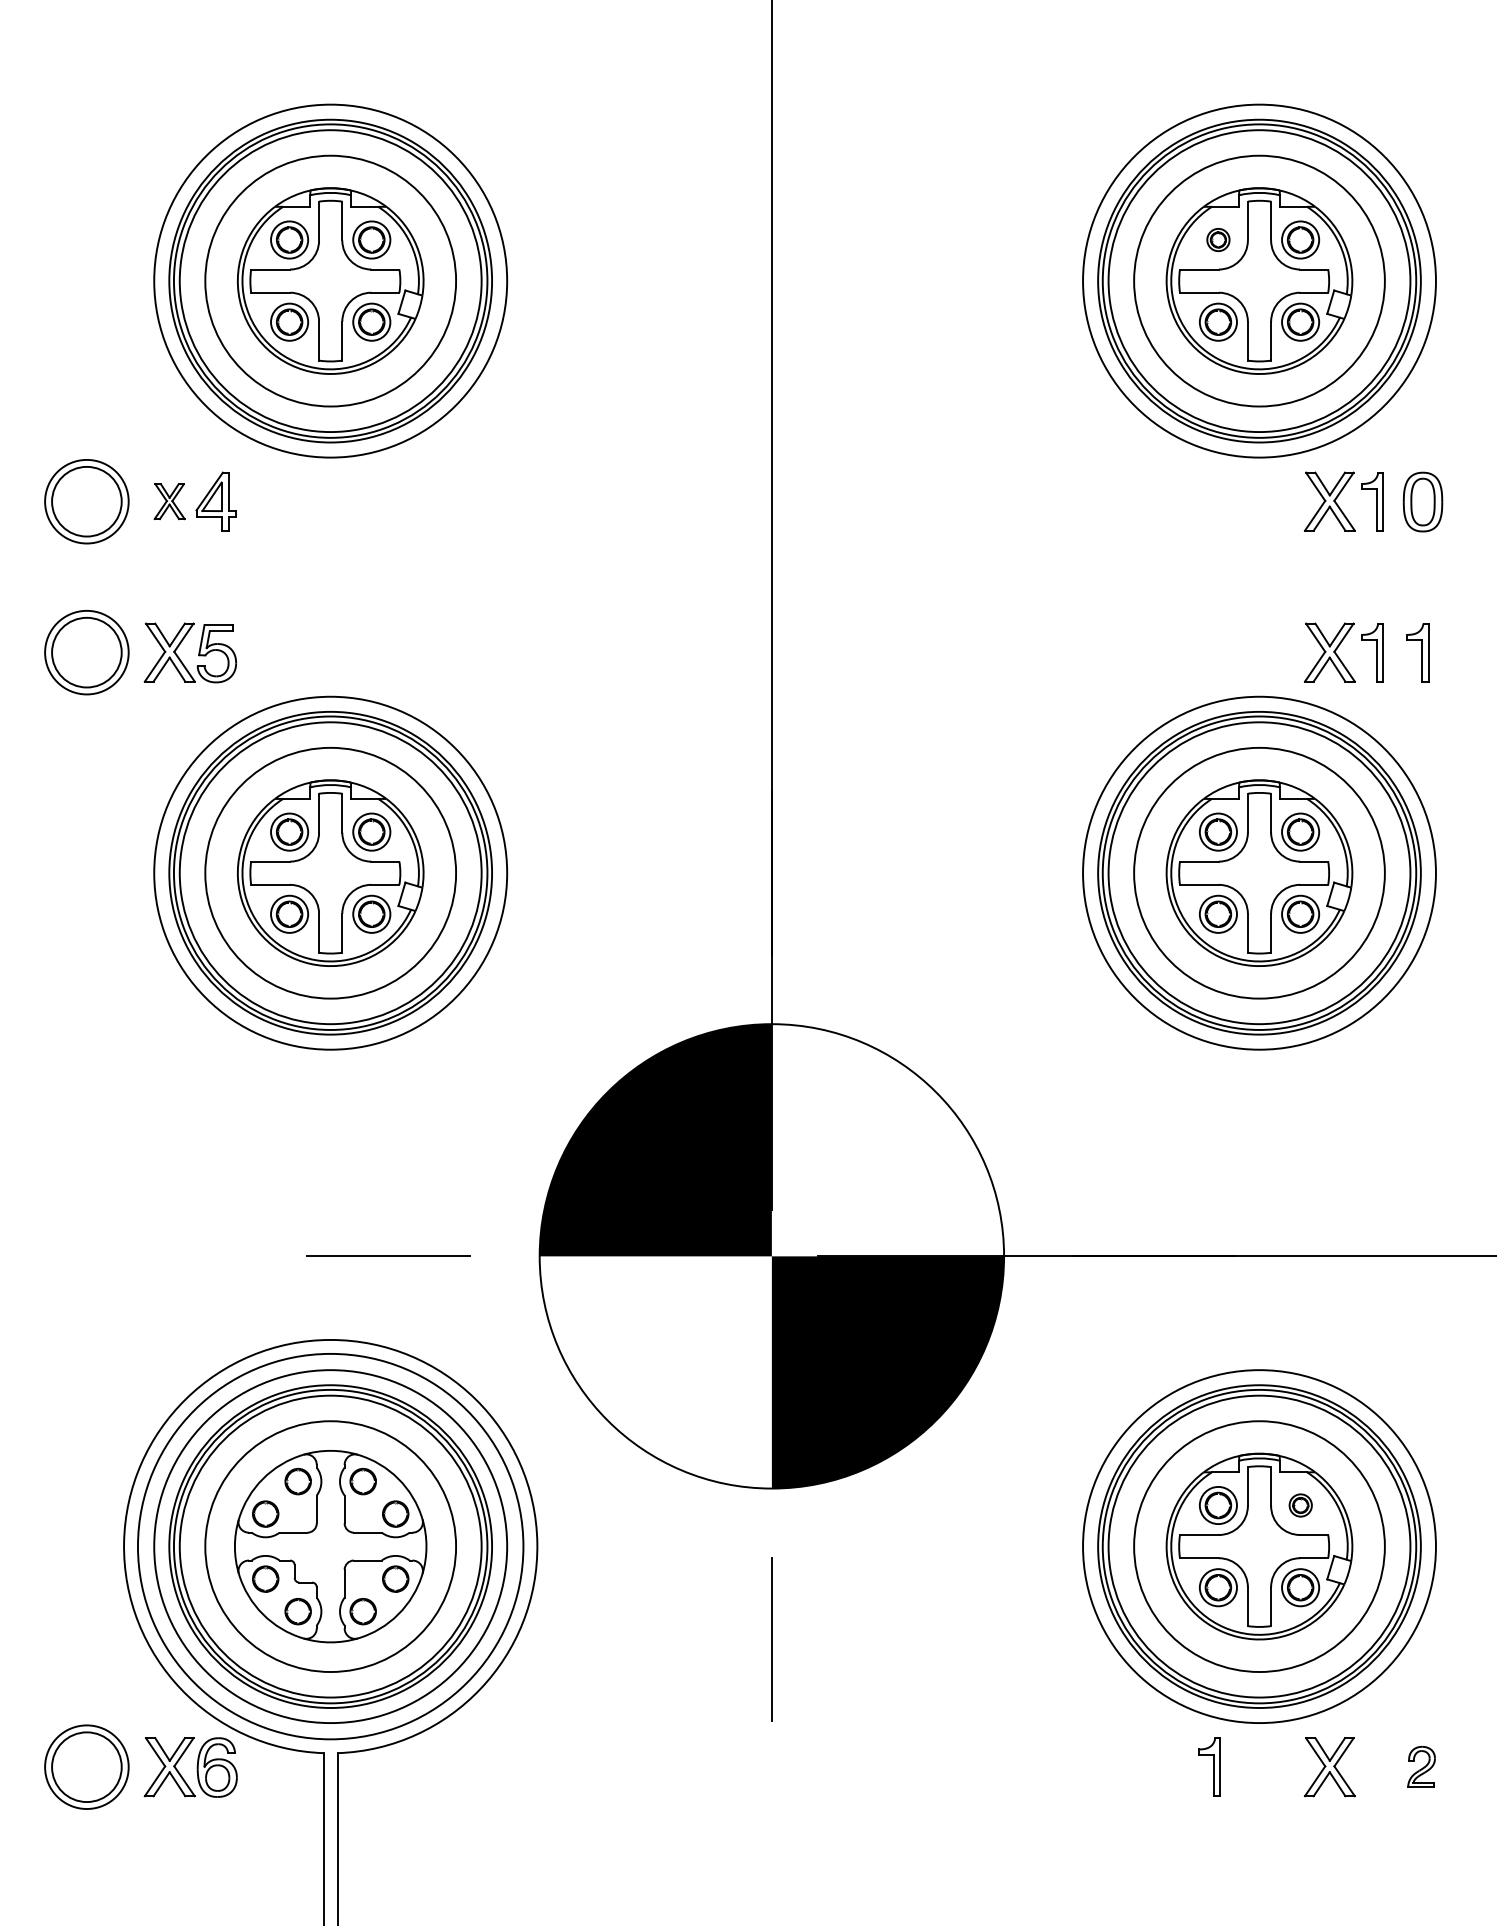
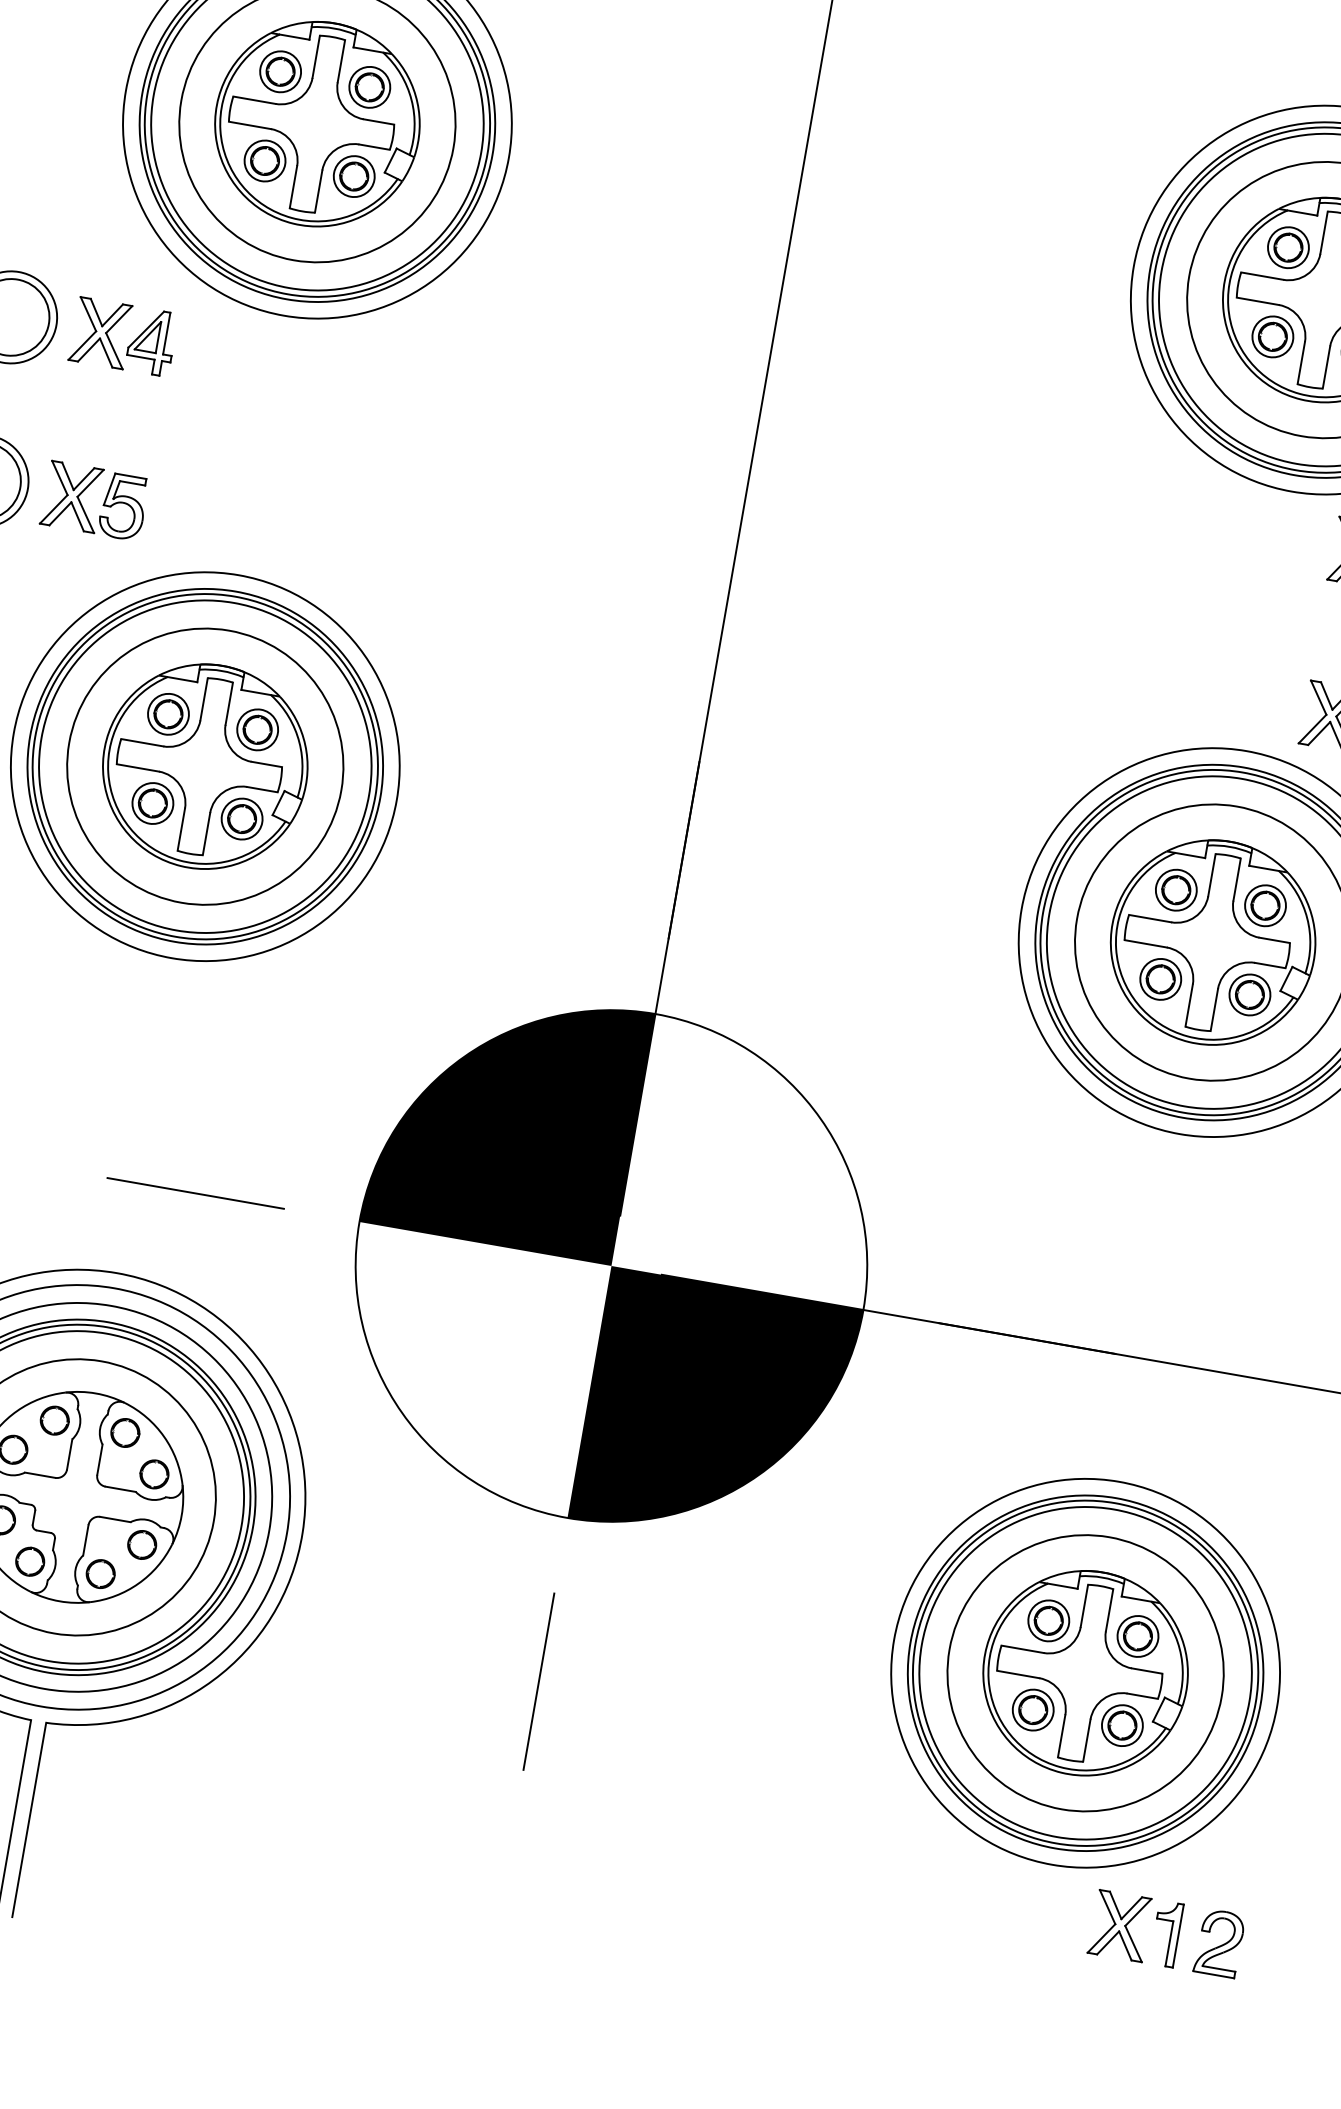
part: (1218, 239) -> (1288, 247), size x1.67
part: (169, 501) -> (100, 332), size x1.67
part: (1300, 1505) -> (1137, 1636), size x1.67
part: (1209, 1766) -> (1166, 1933), moved
part: (1421, 1766) -> (1219, 1942), size x1.43

